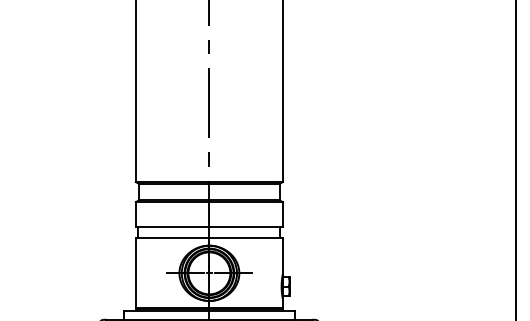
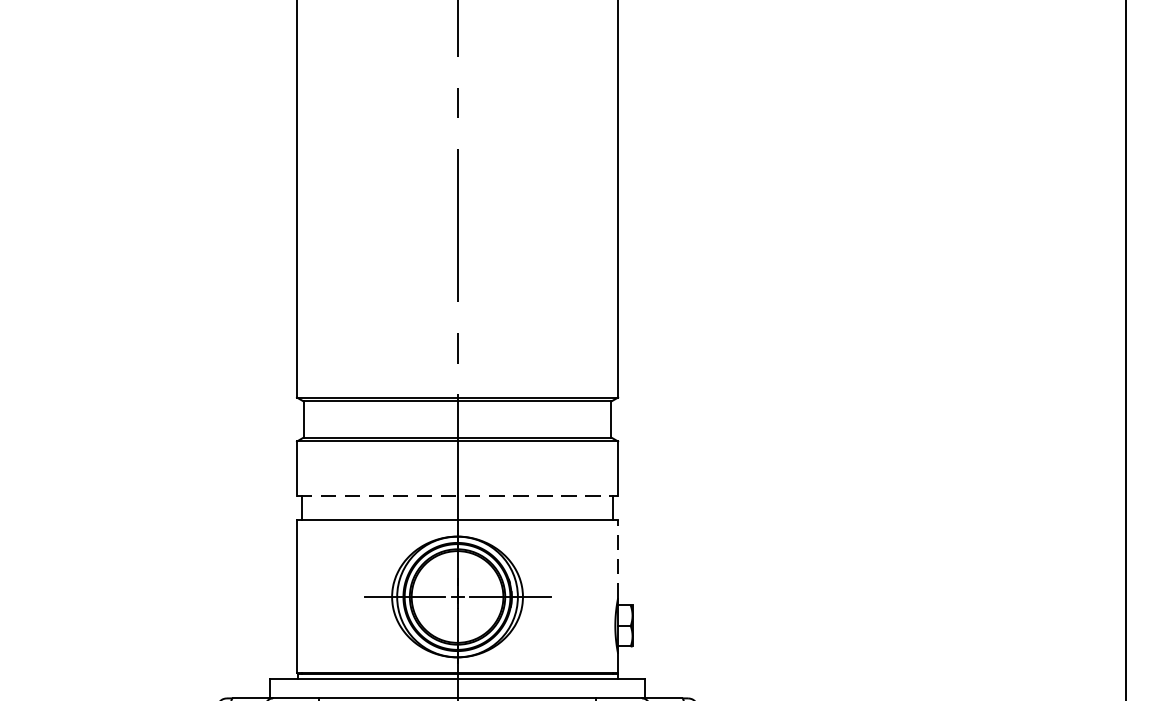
line: (209, 226) -> (457, 494), solid -> dashed
line: (282, 255) -> (617, 558), solid -> dashed

